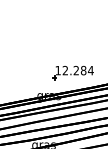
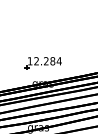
part: (72, 73) -> (42, 63), moved

